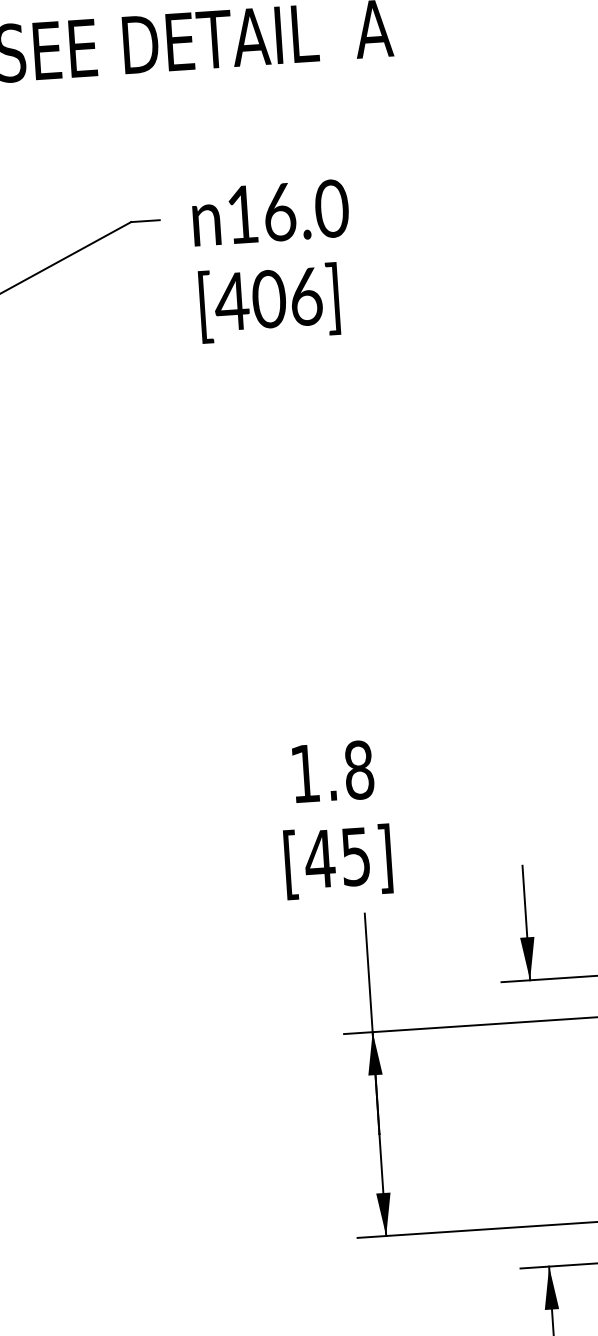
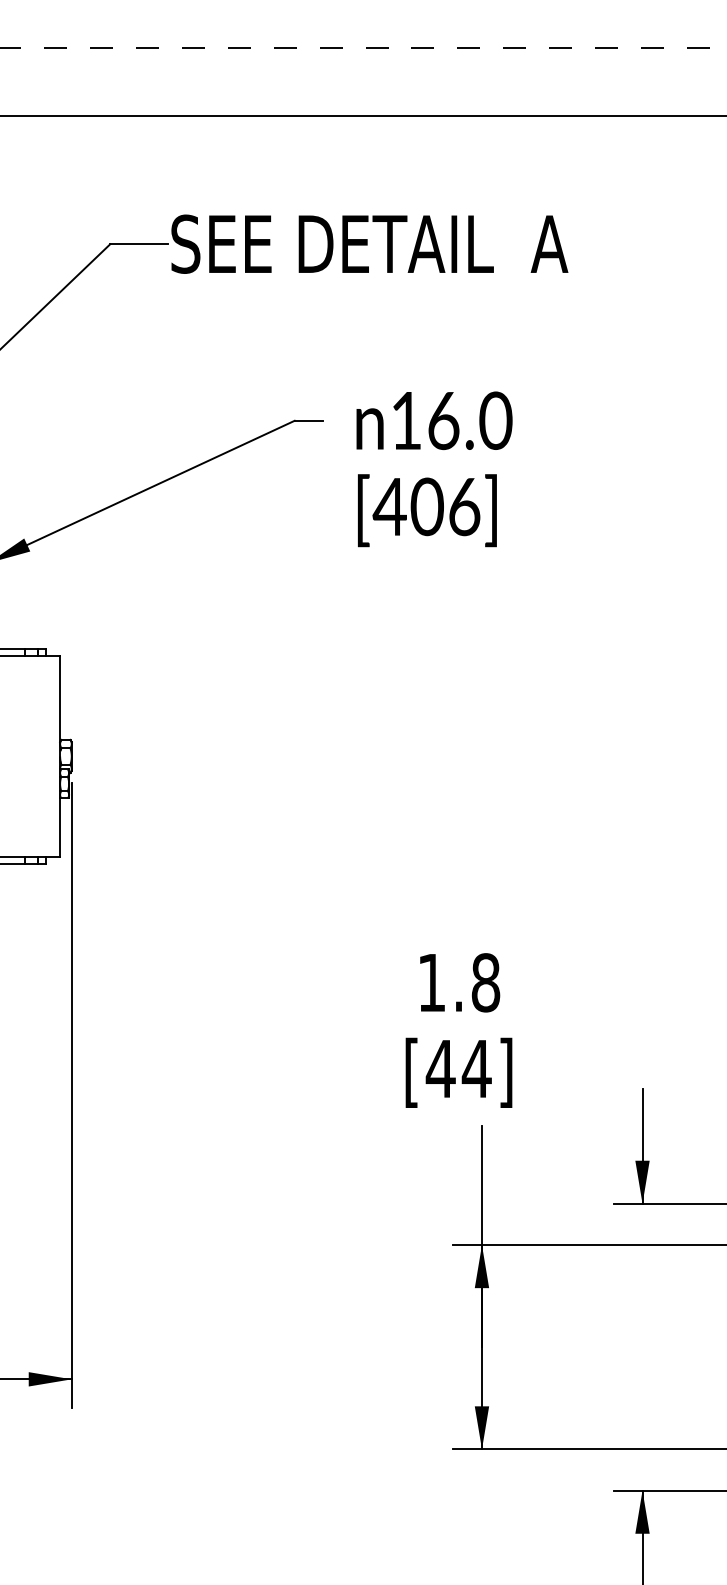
text: (355, 857) -> (476, 1069), [45] -> [44]

